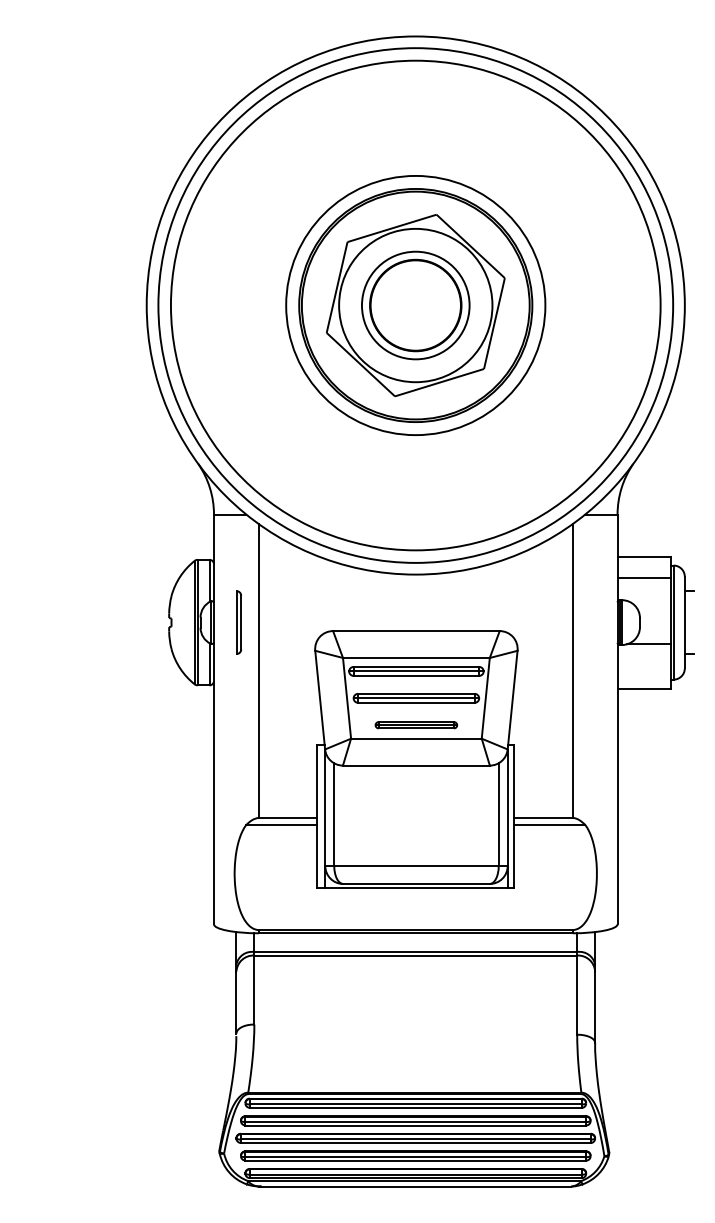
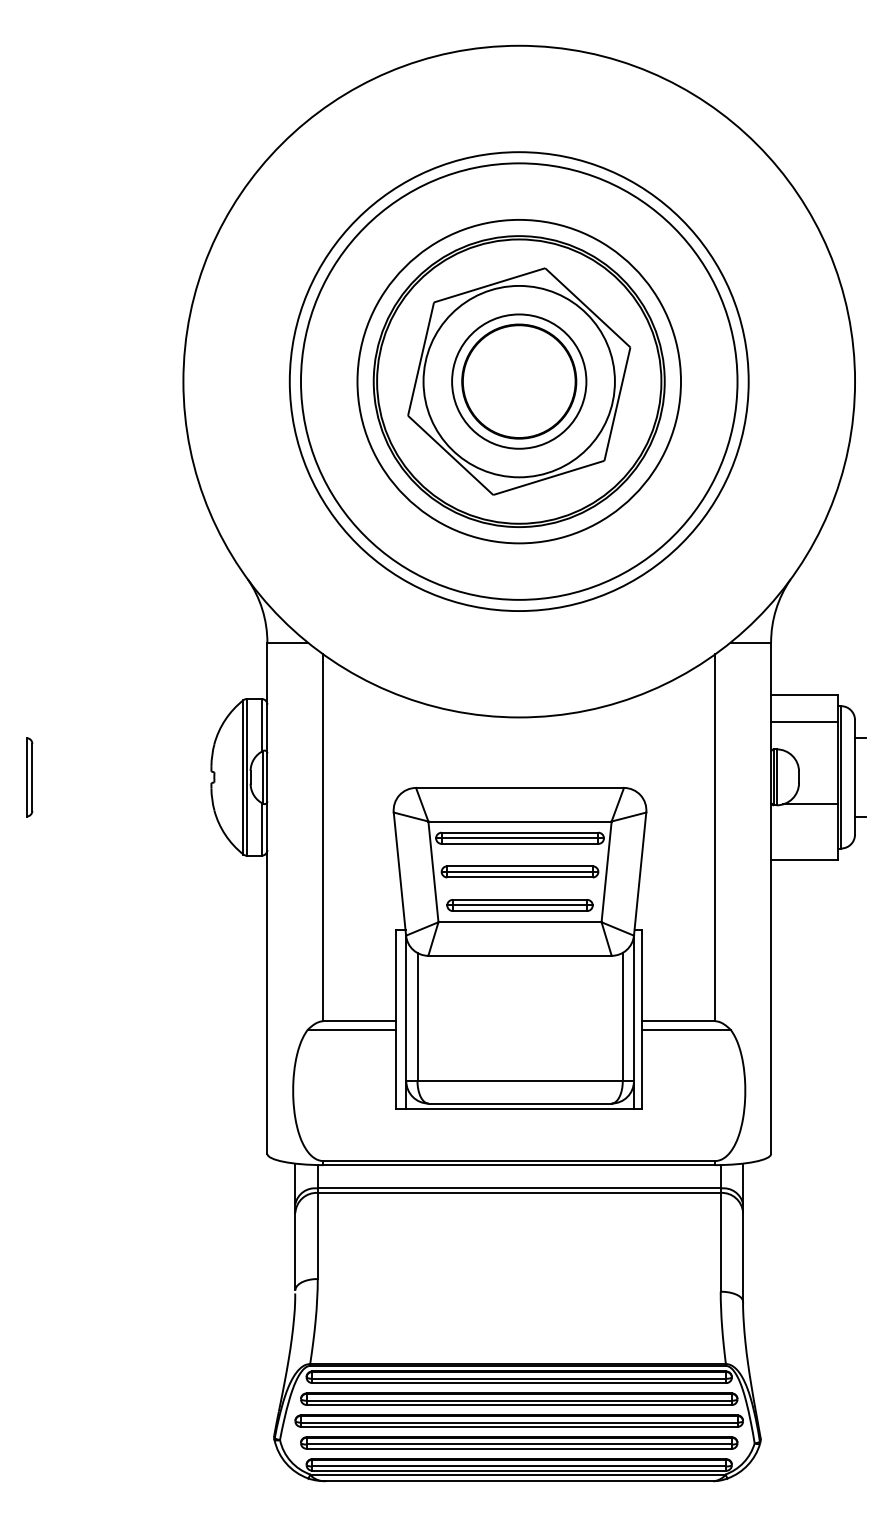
circle: (415, 305) -> (518, 381), size x0.71
circle: (415, 305) -> (518, 381), size x0.71
part: (238, 622) -> (29, 777), moved
part: (415, 725) -> (519, 905), size x1.43

